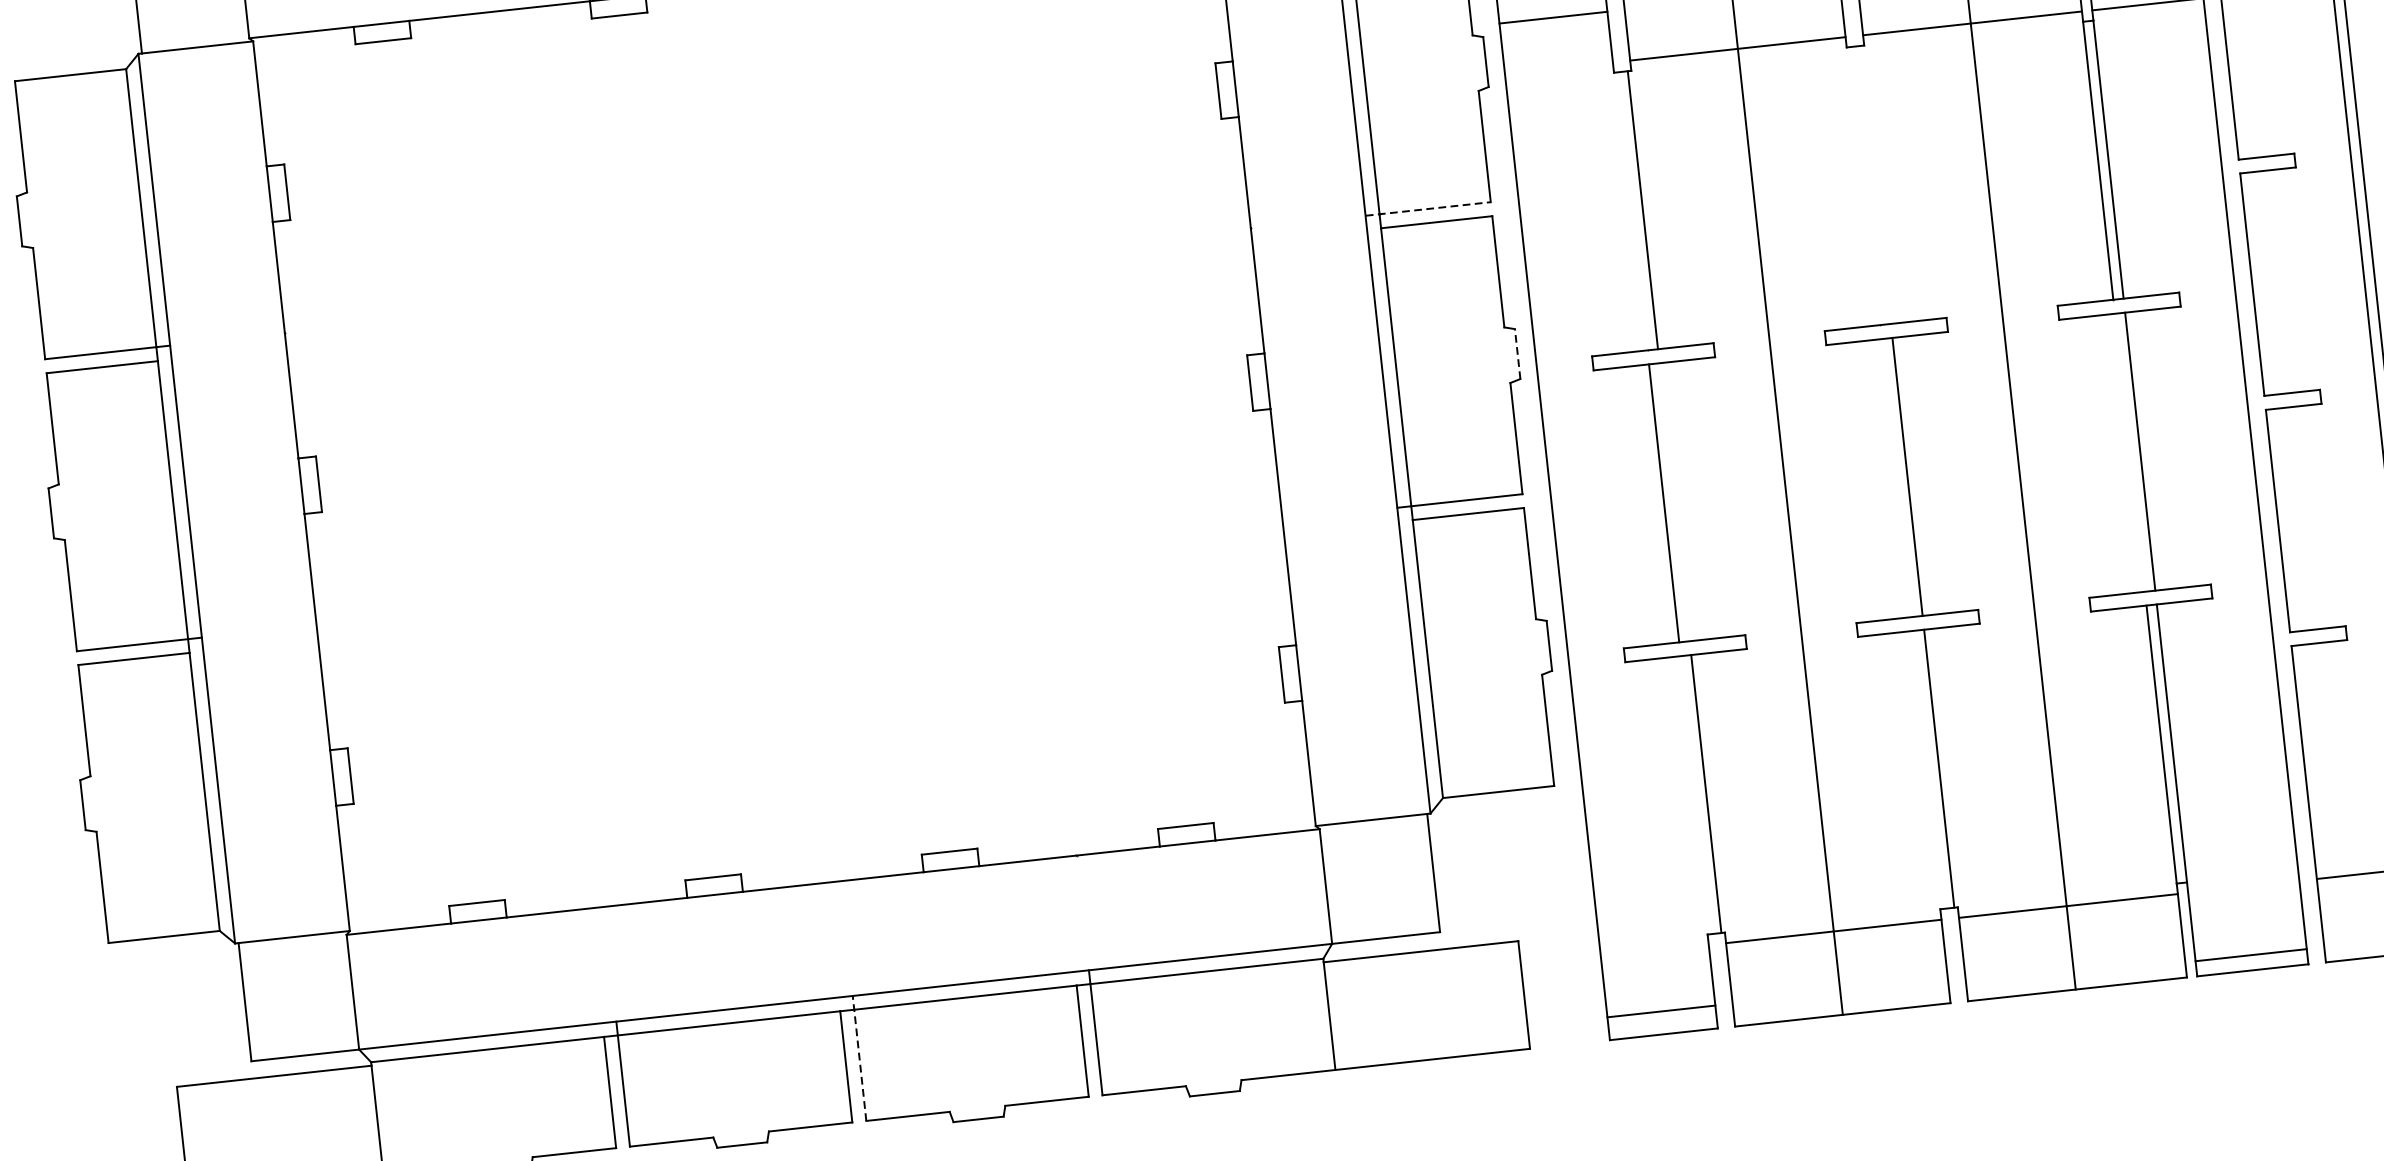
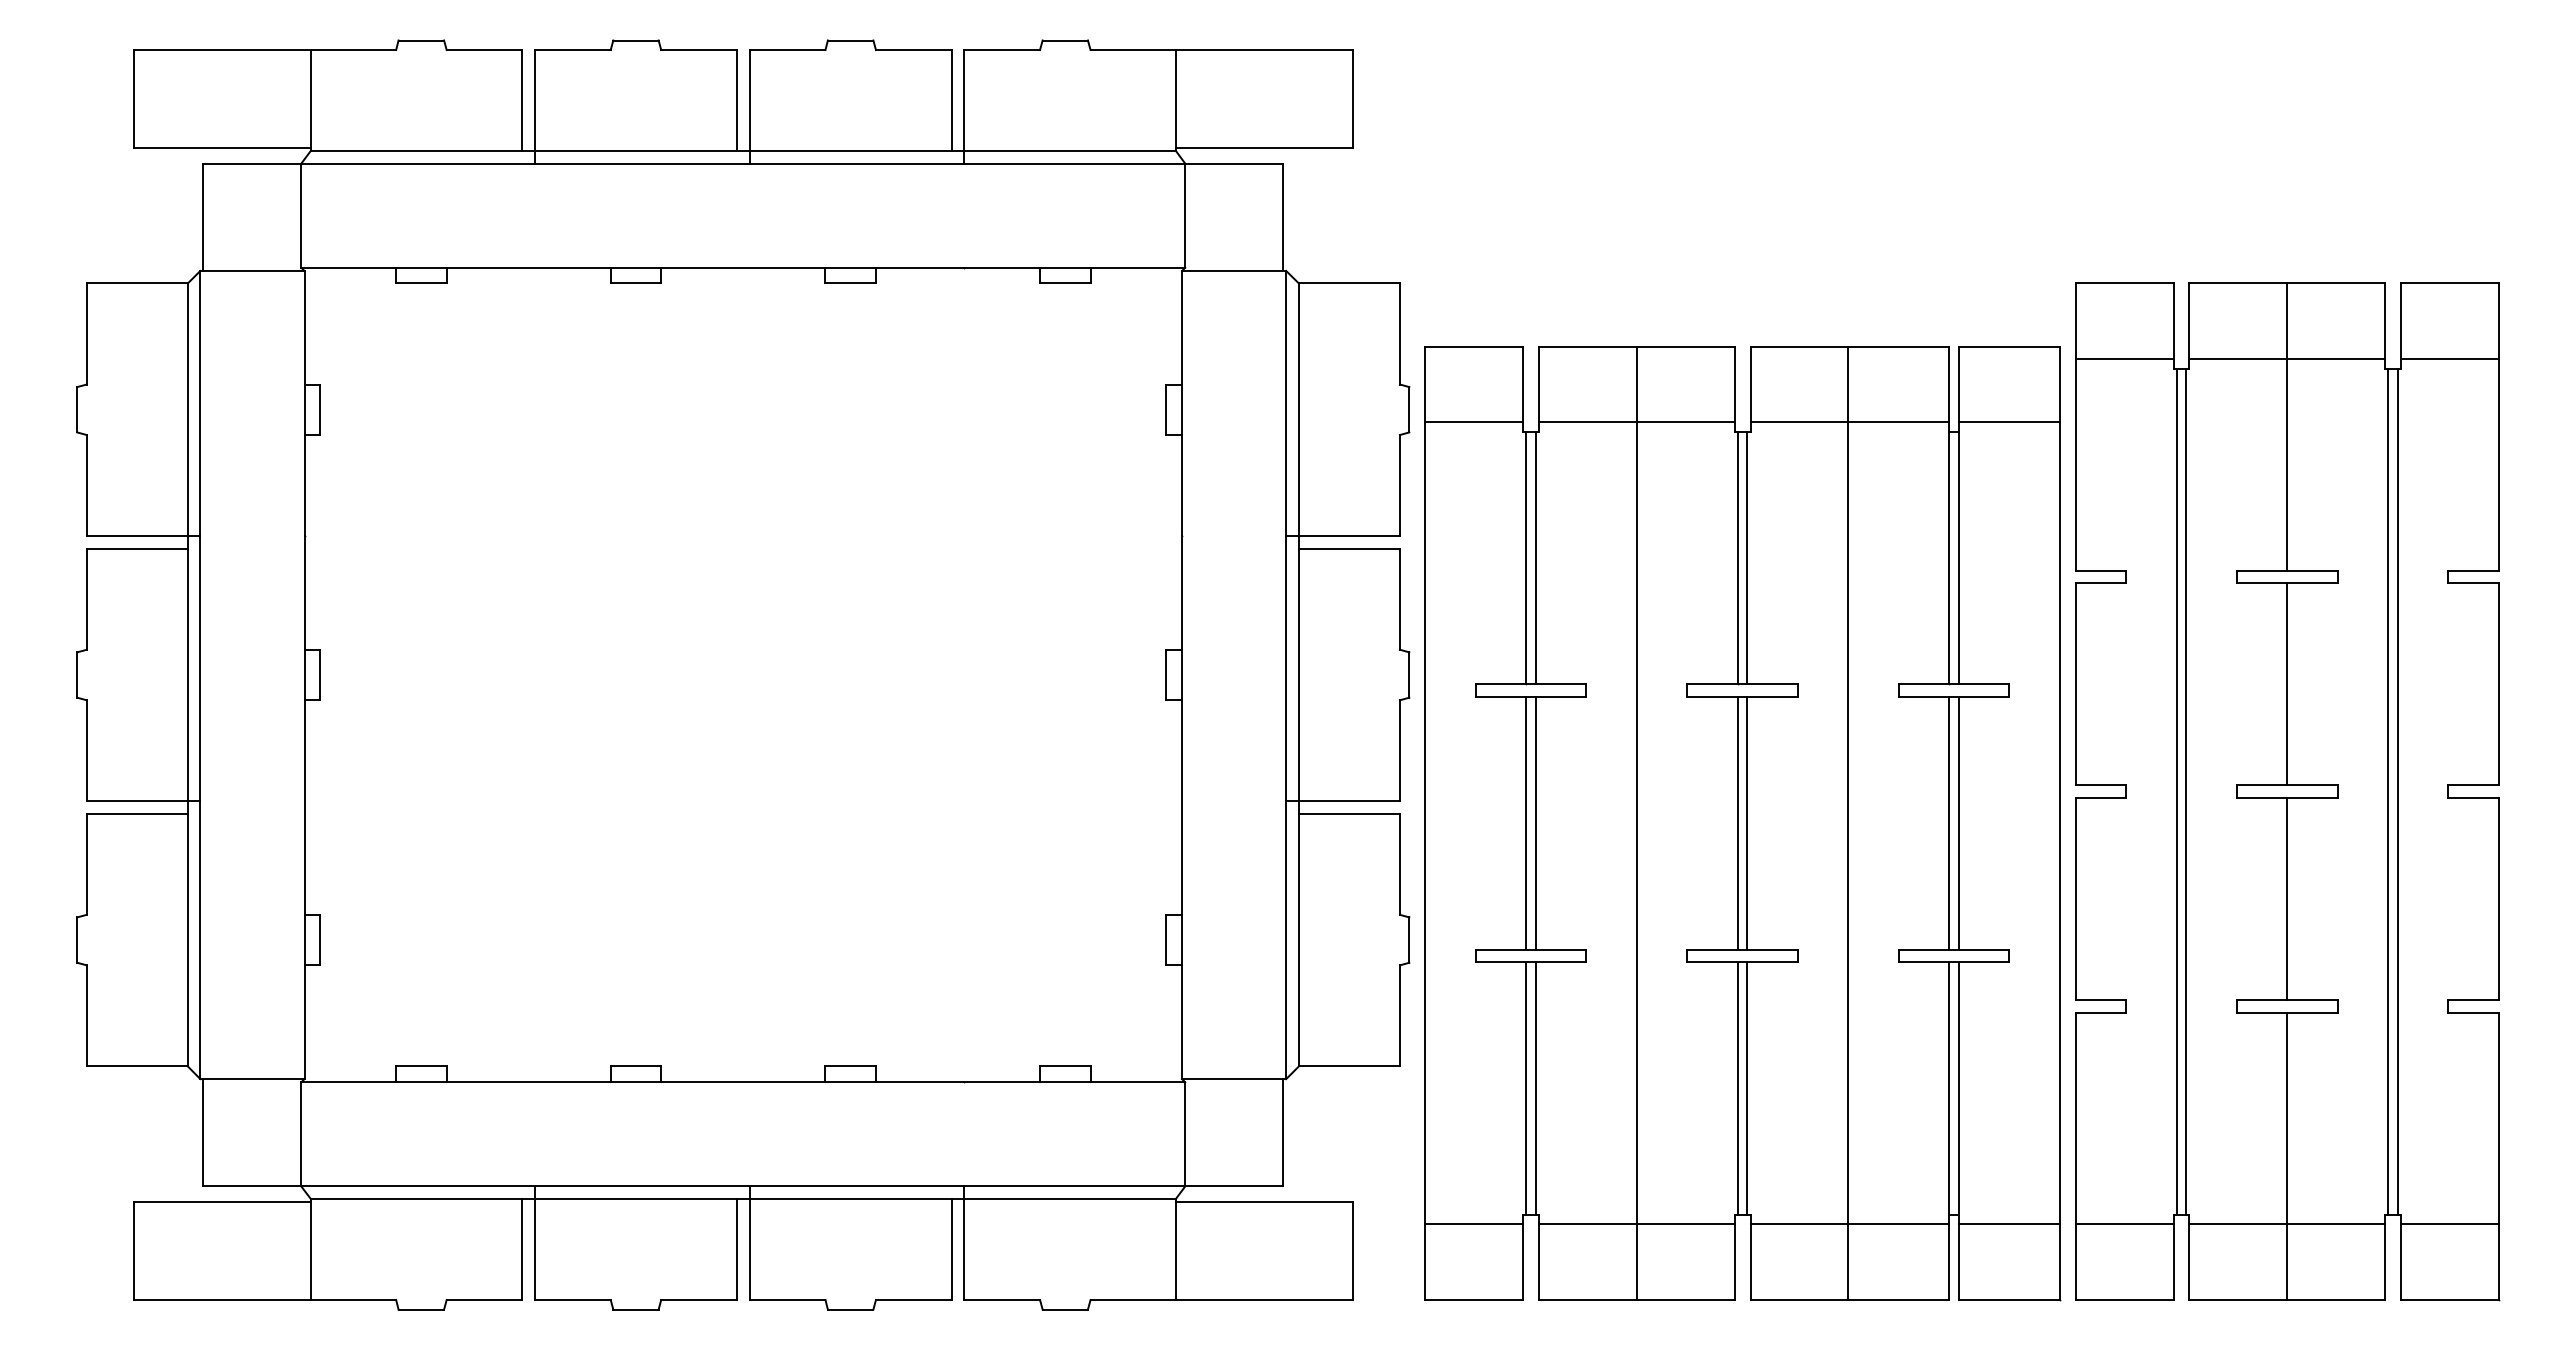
line: (1553, 17) -> (1474, 422), moved
line: (1875, 184) -> (1747, 557), added
line: (1864, 185) -> (1737, 557), added
line: (1428, 209) -> (1343, 536), dashed -> solid
line: (1632, 210) -> (1526, 557), added
line: (1517, 354) -> (1409, 675), dashed -> solid
line: (2130, 452) -> (1949, 823), added
line: (1896, 478) -> (1737, 823), added
line: (1674, 502) -> (1535, 823), added
line: (1928, 769) -> (1737, 1088), added
line: (1696, 795) -> (1526, 1088), added
line: (2250, 955) -> (2008, 1224), moved
line: (1661, 1011) -> (1474, 1224), moved
line: (859, 1058) -> (749, 1243), dashed -> solid

